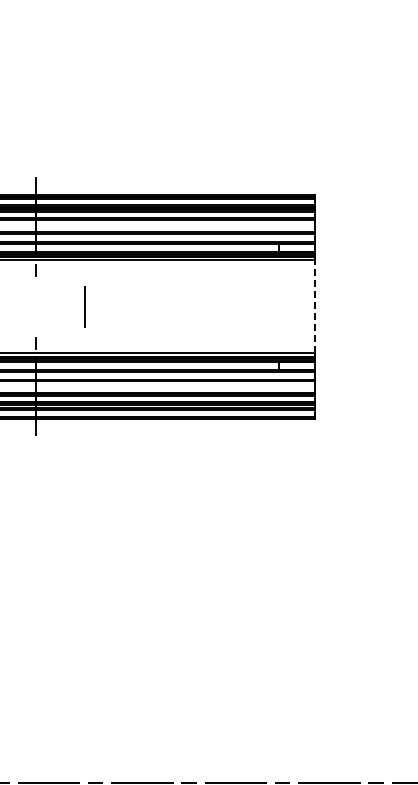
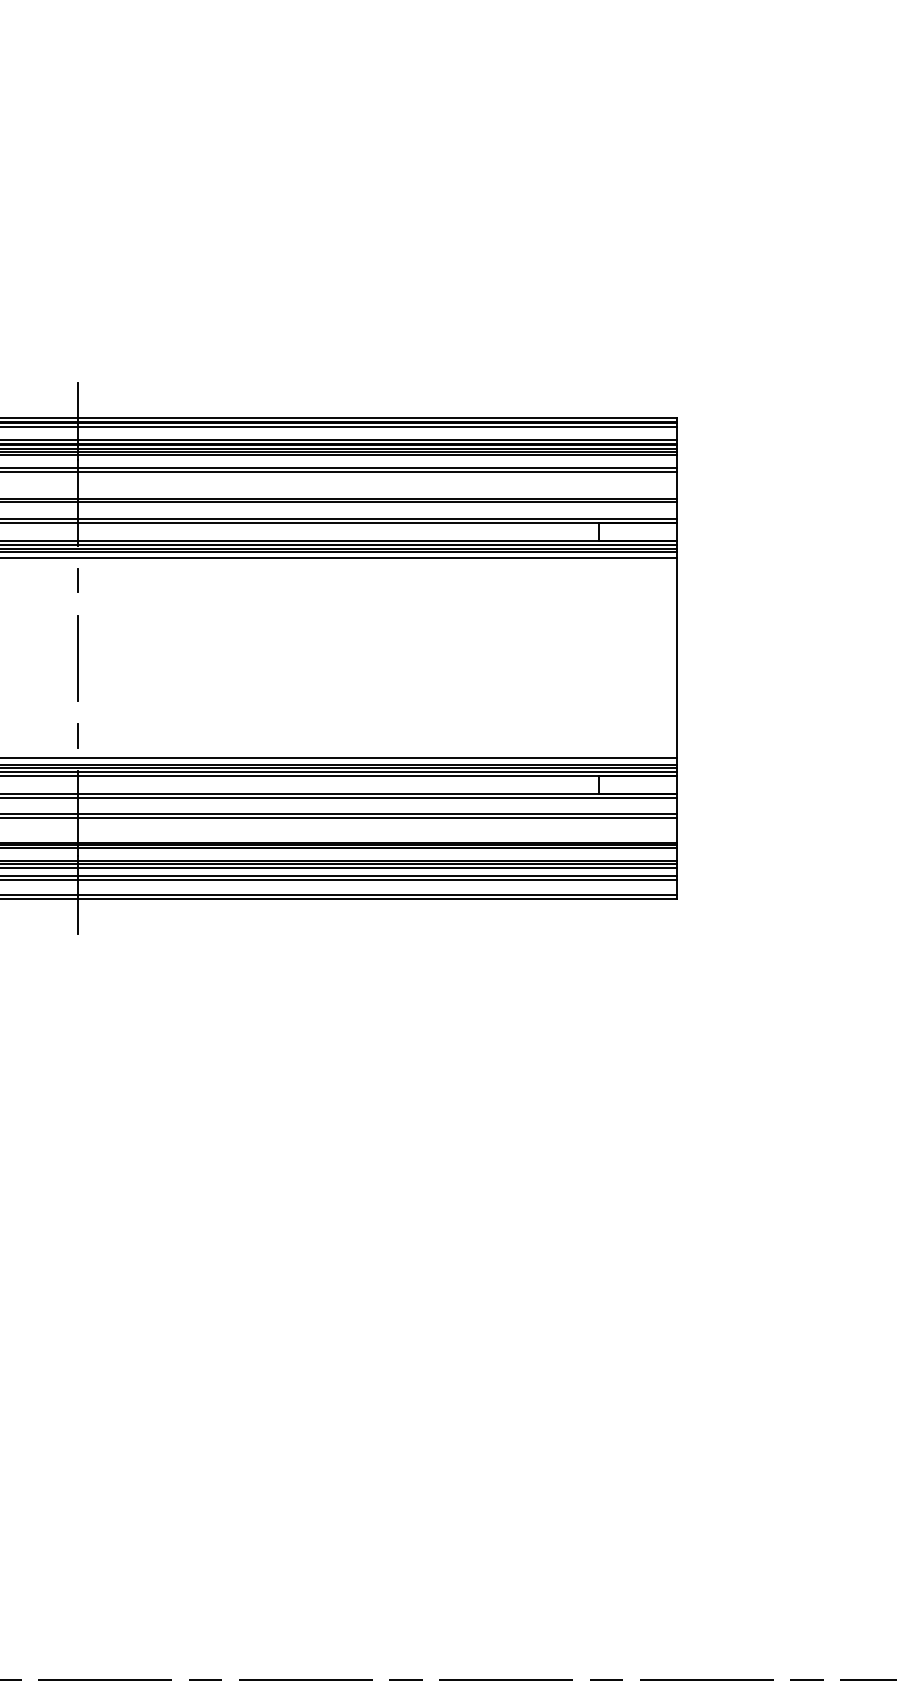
line: (84, 306) -> (76, 657), moved
line: (315, 306) -> (676, 657), dashed -> solid

